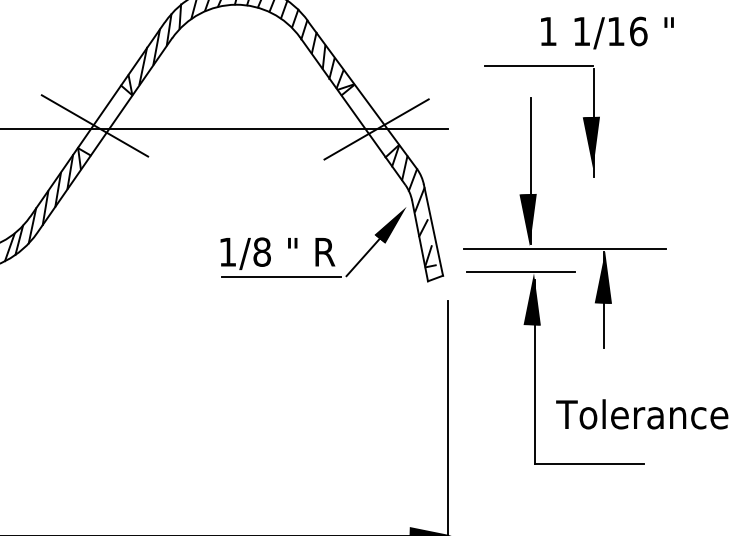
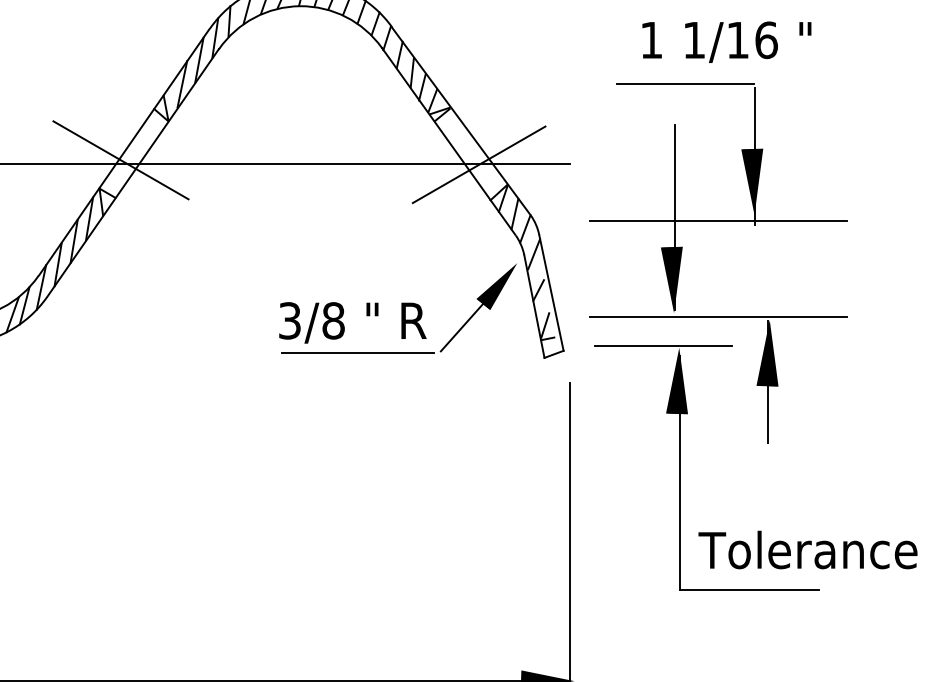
text: (607, 32) -> (726, 41), moved
line: (564, 173) -> (718, 220), added
text: (227, 251) -> (289, 320), 1/8 -> 3/8
text: (642, 414) -> (808, 550), moved

